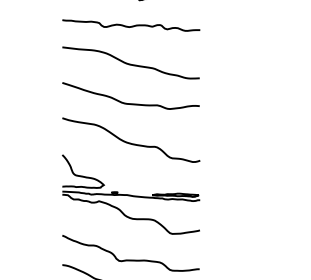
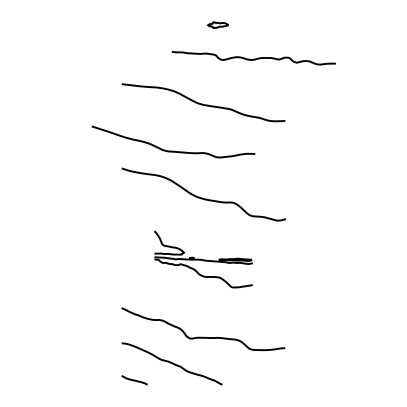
curve: (131, 25) -> (253, 58), moved
curve: (131, 103) -> (173, 150), moved
part: (131, 194) -> (203, 259), size x0.6

